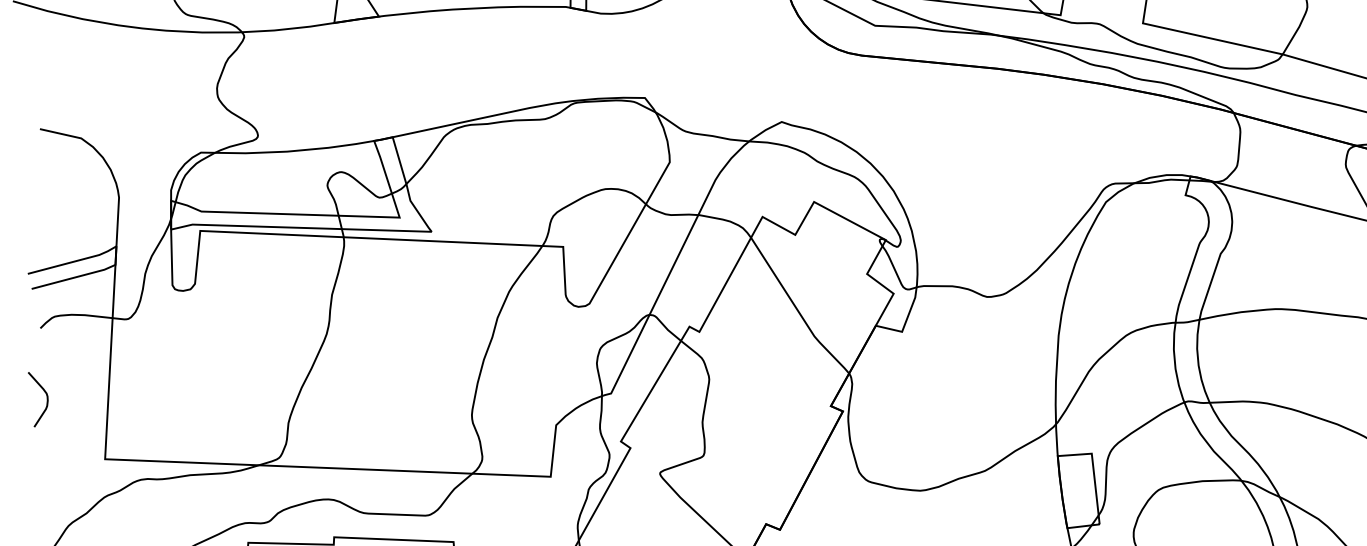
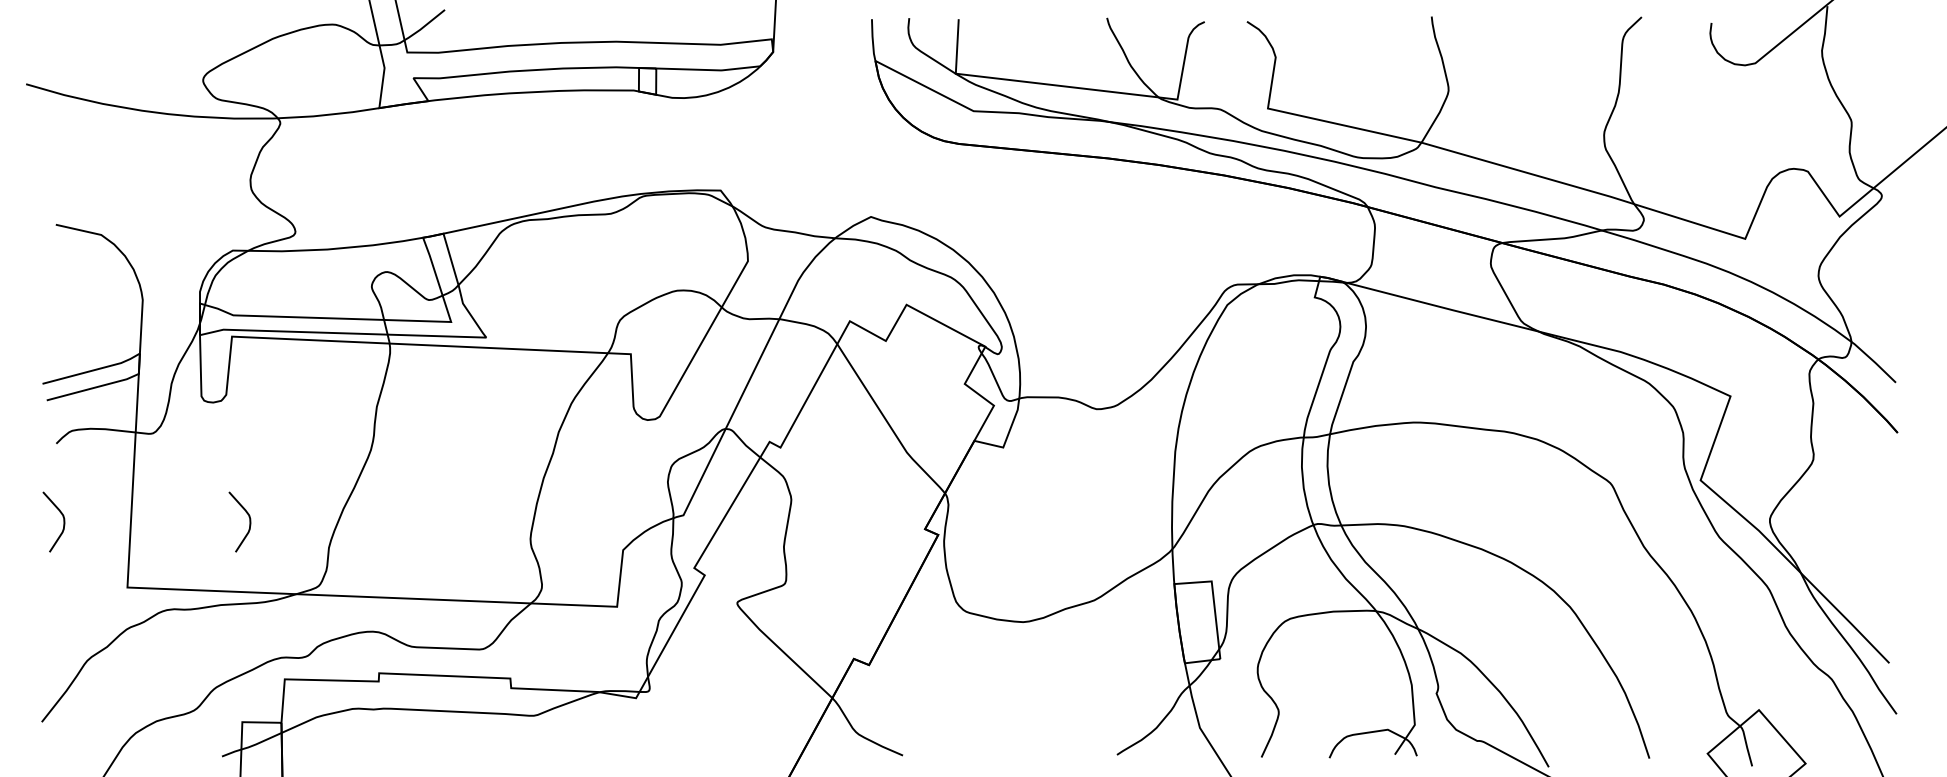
curve: (215, 395) -> (248, 517), added

